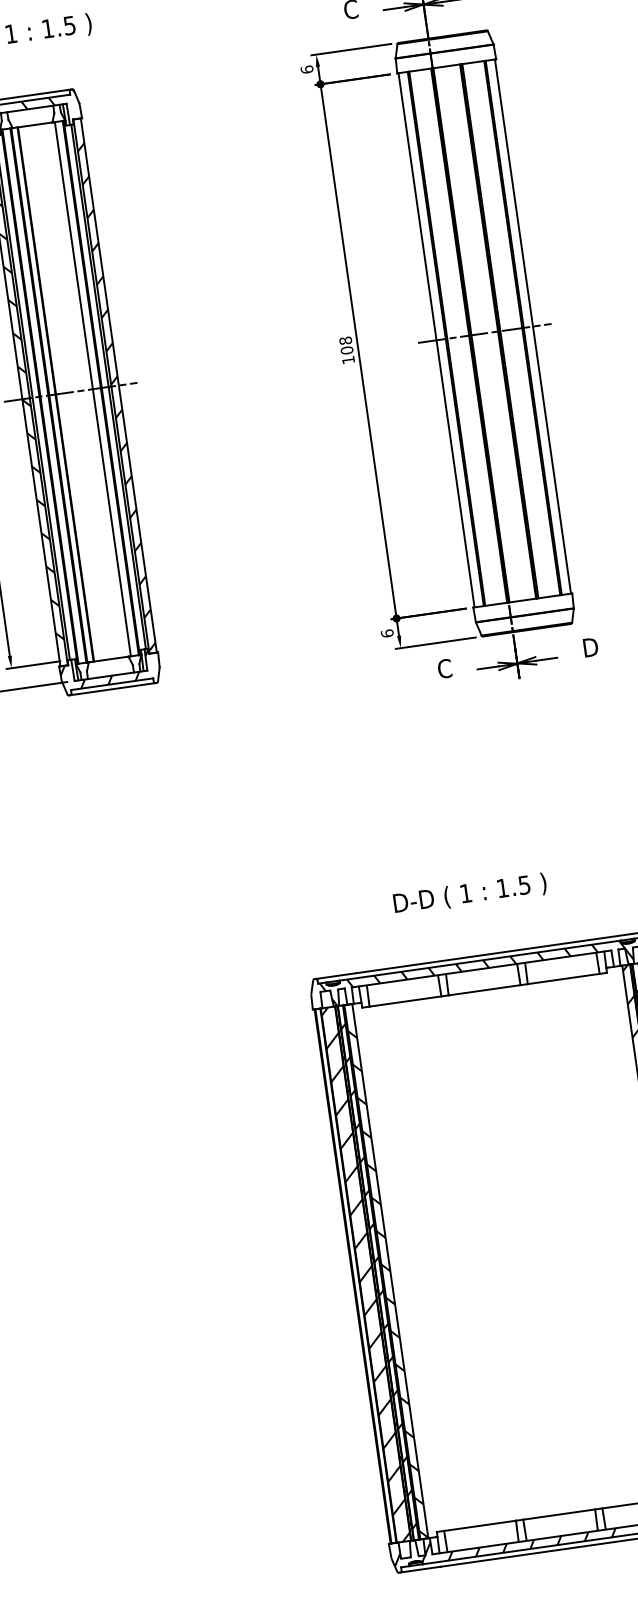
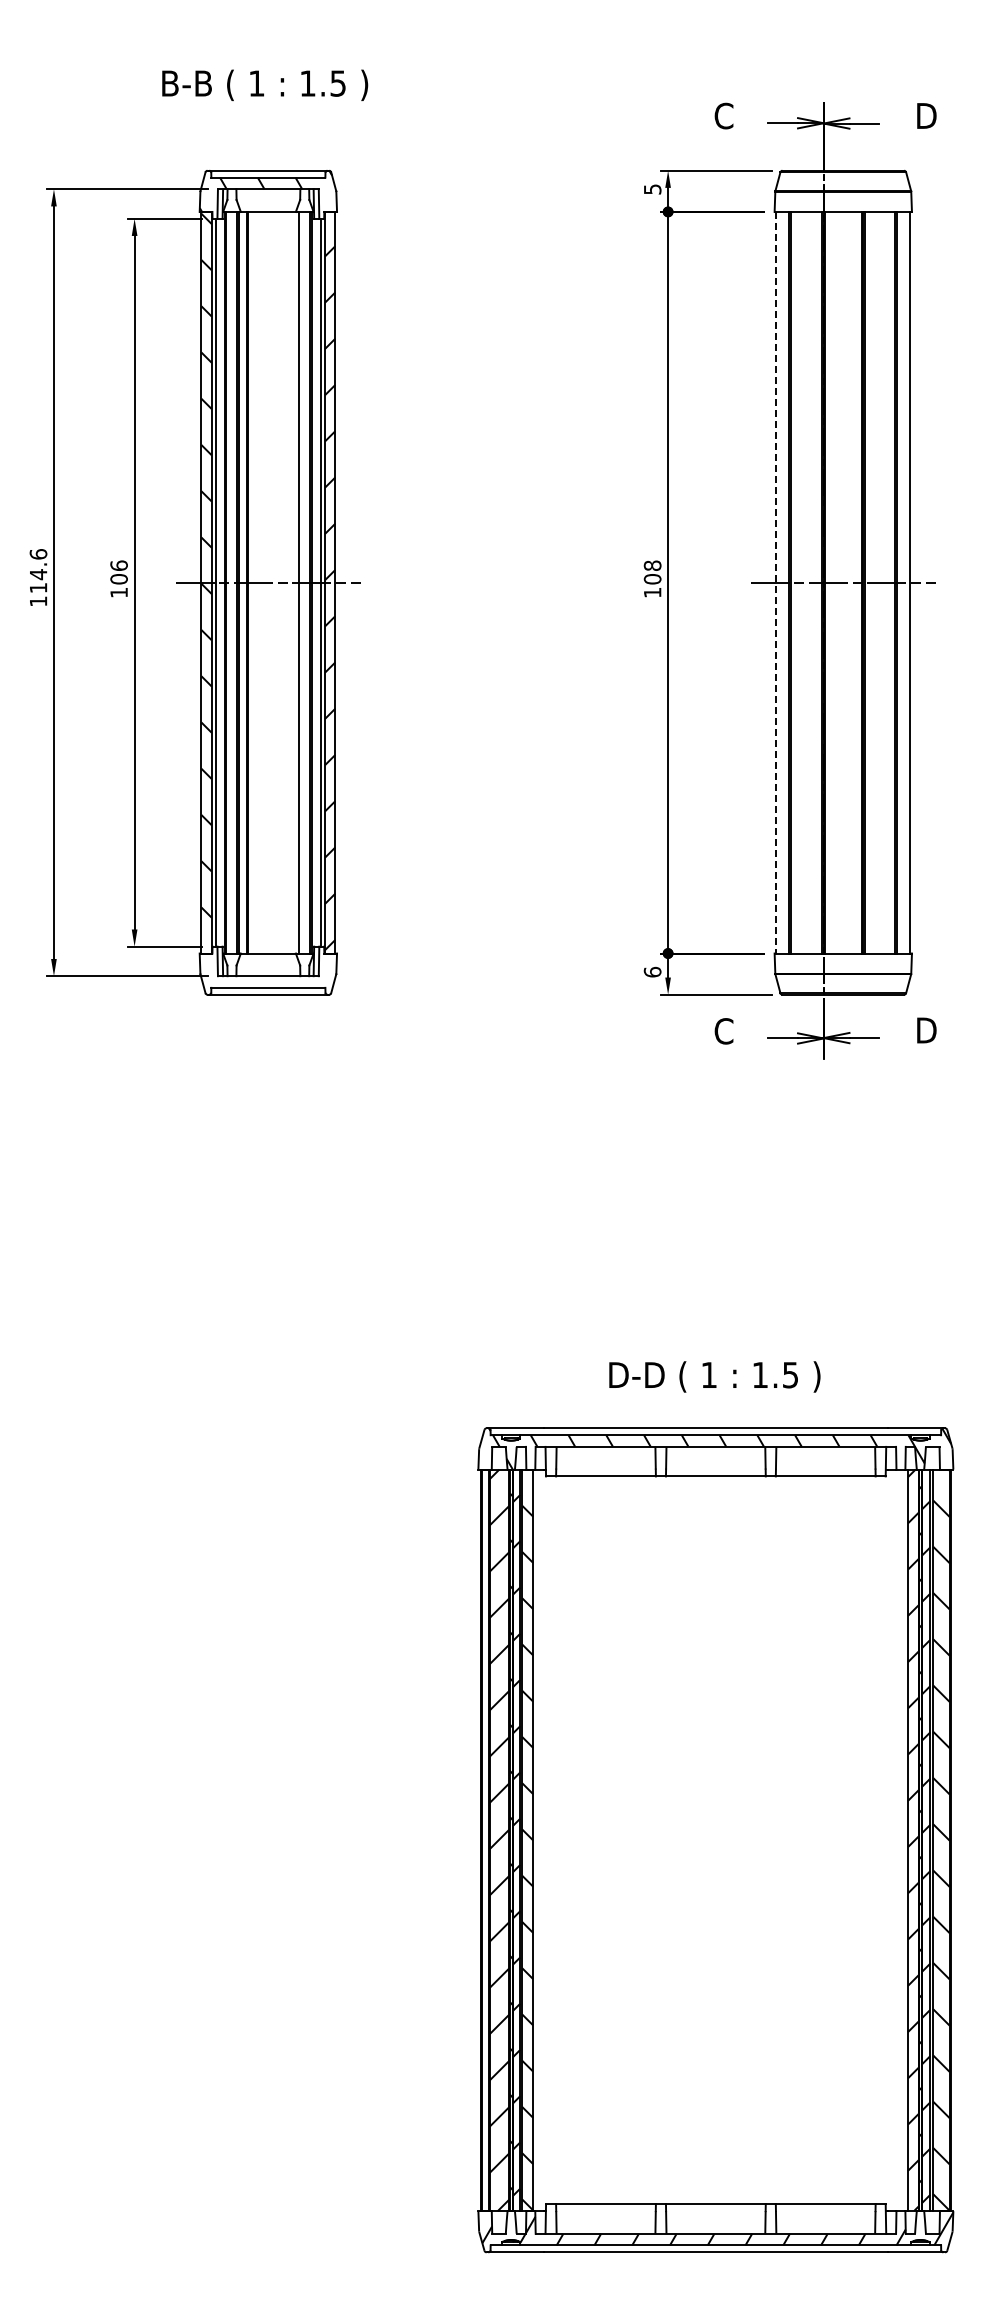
text: (307, 69) -> (652, 189), 6 -> 5
line: (436, 340) -> (776, 582), solid -> dashed
hatch: (105, 670) -> (262, 967), removed
text: (469, 893) -> (714, 1376), moved

